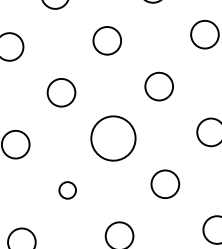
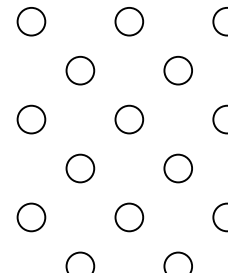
circle: (113, 138) -> (129, 119), size x0.62
circle: (67, 190) -> (80, 168), size x1.67

